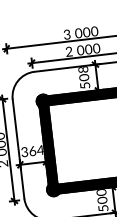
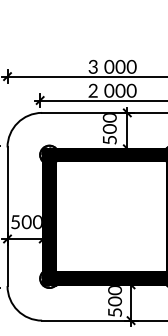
text: (83, 70) -> (110, 118), 508 -> 500
text: (32, 151) -> (26, 222), 364 -> 500

